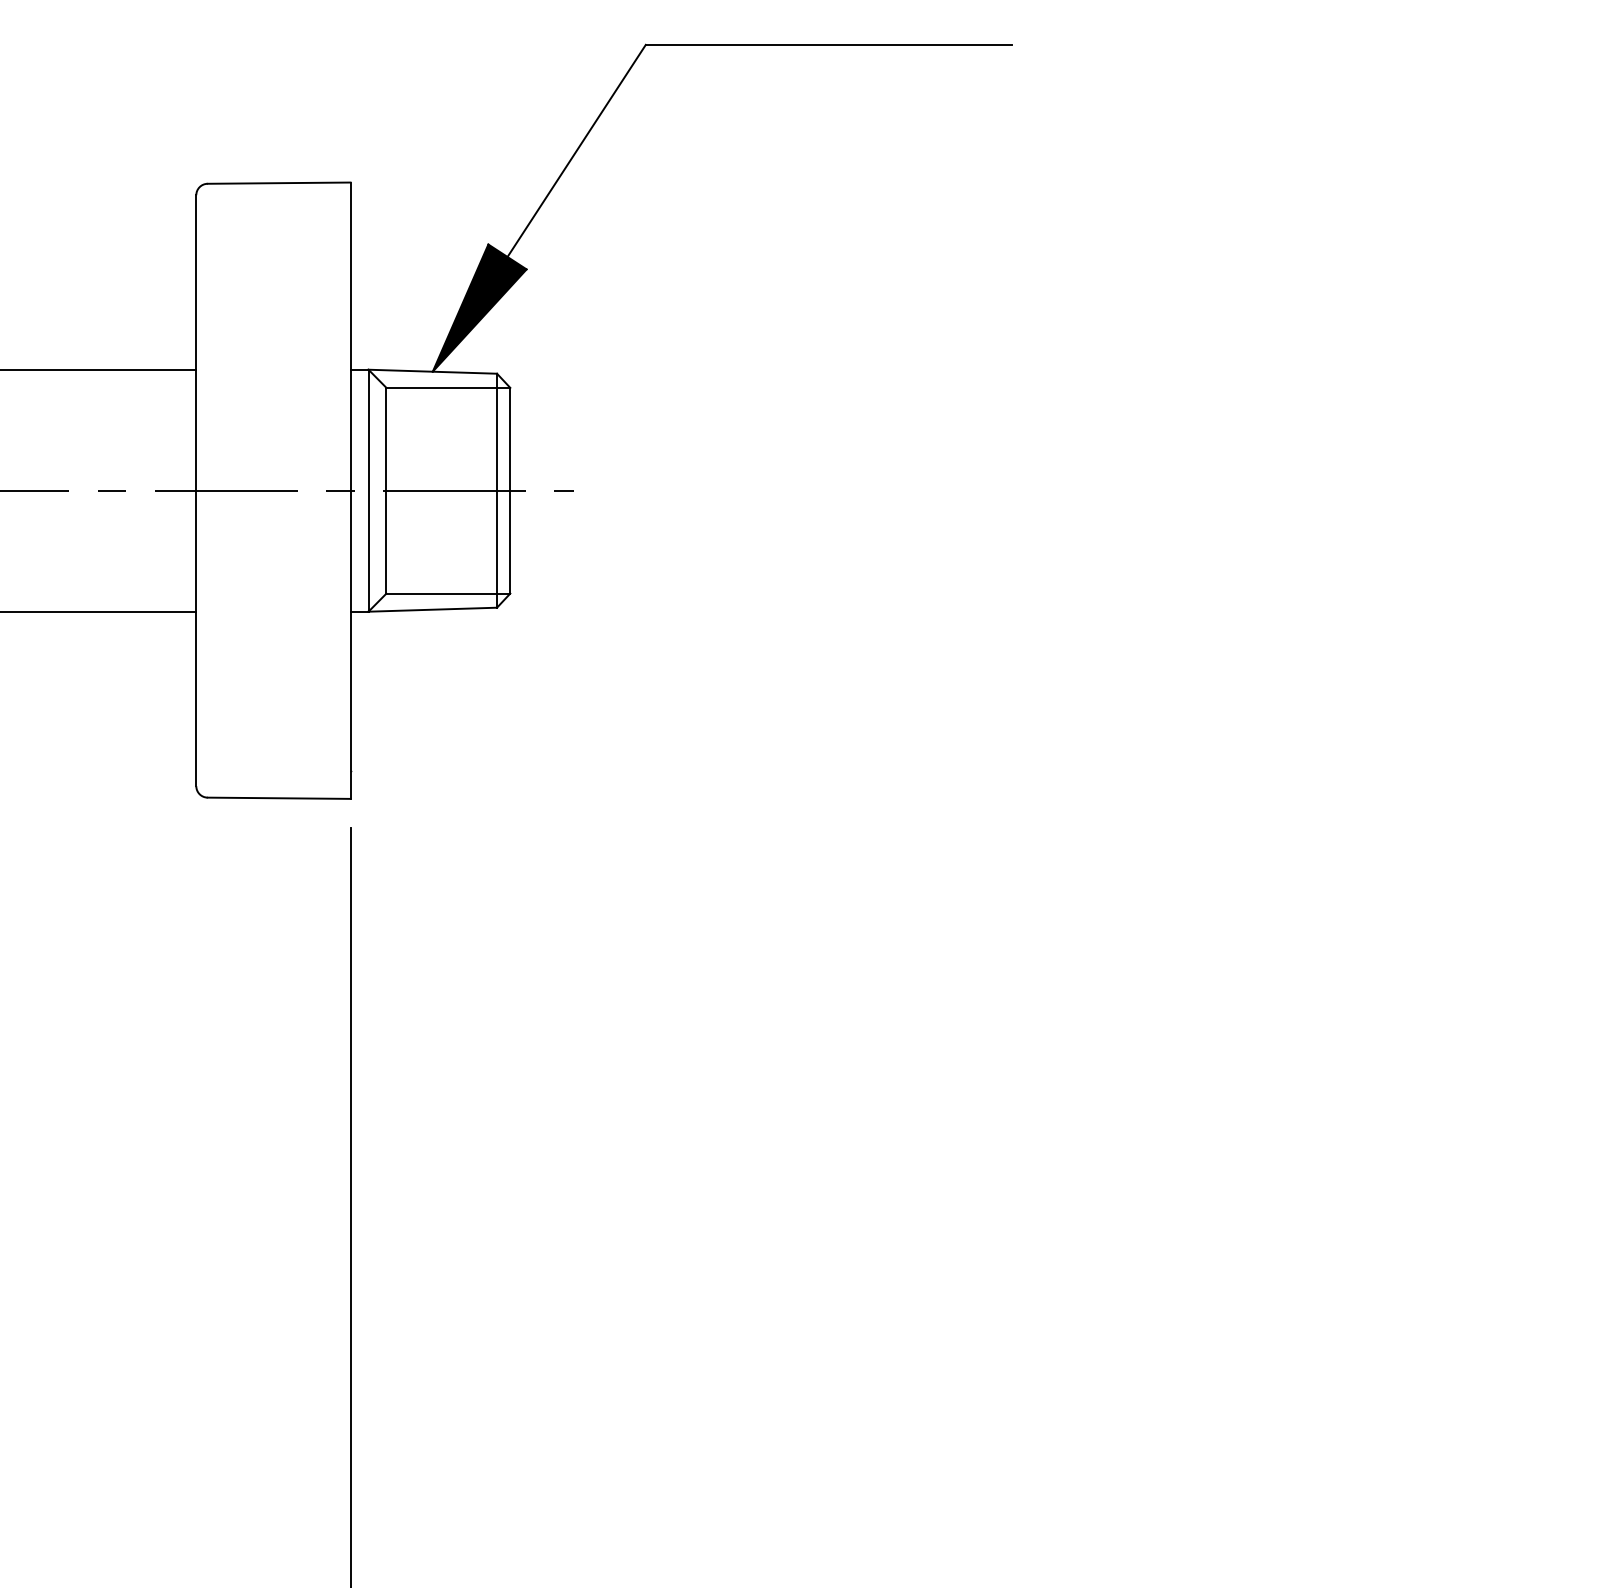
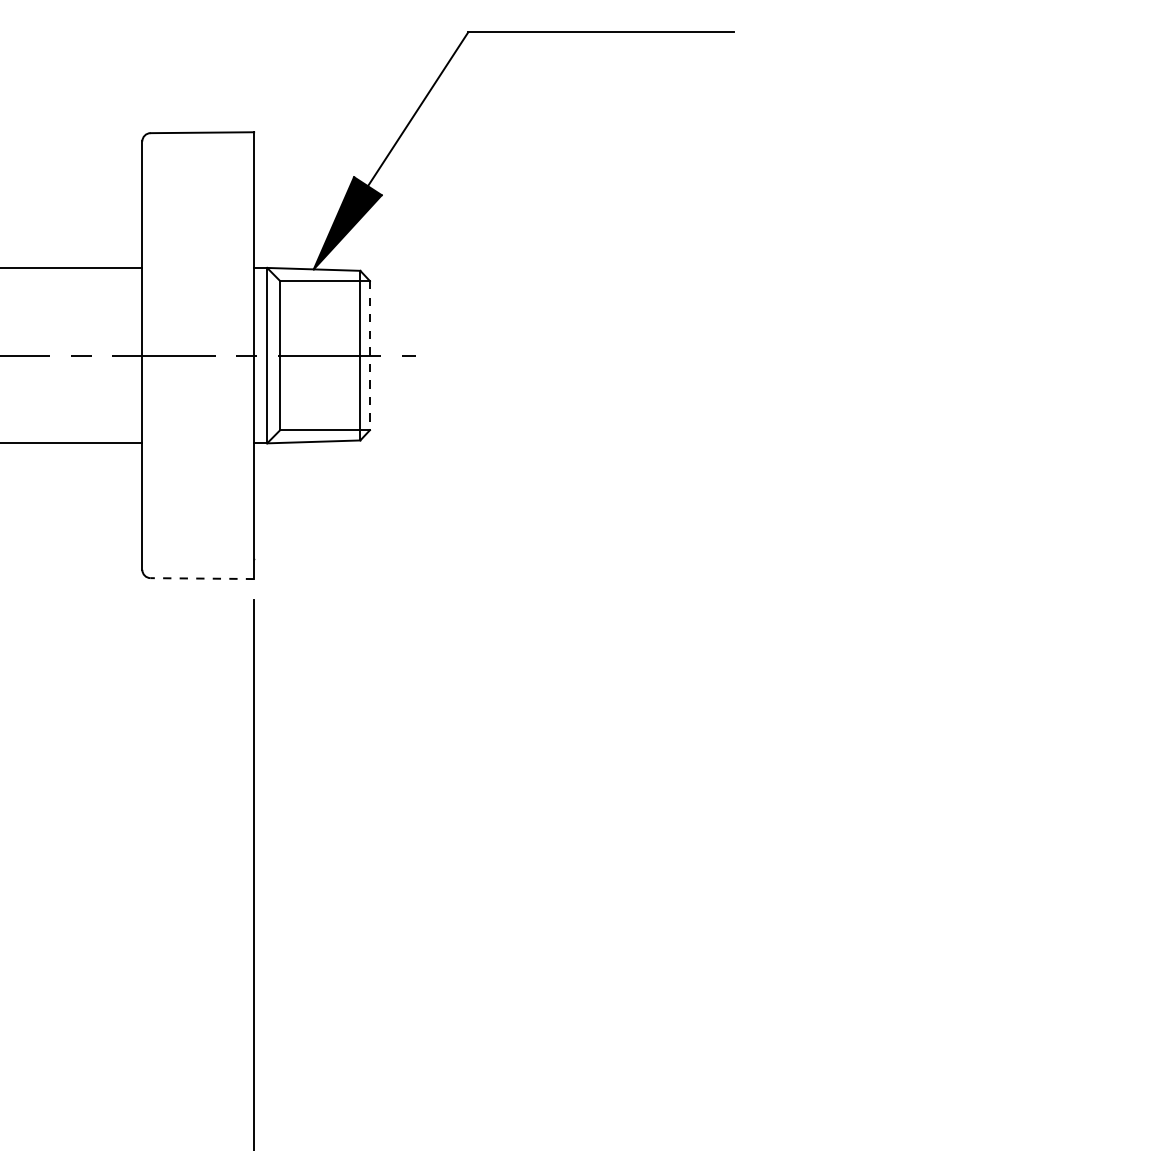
line: (510, 490) -> (370, 355), solid -> dashed
line: (278, 798) -> (201, 578), solid -> dashed

